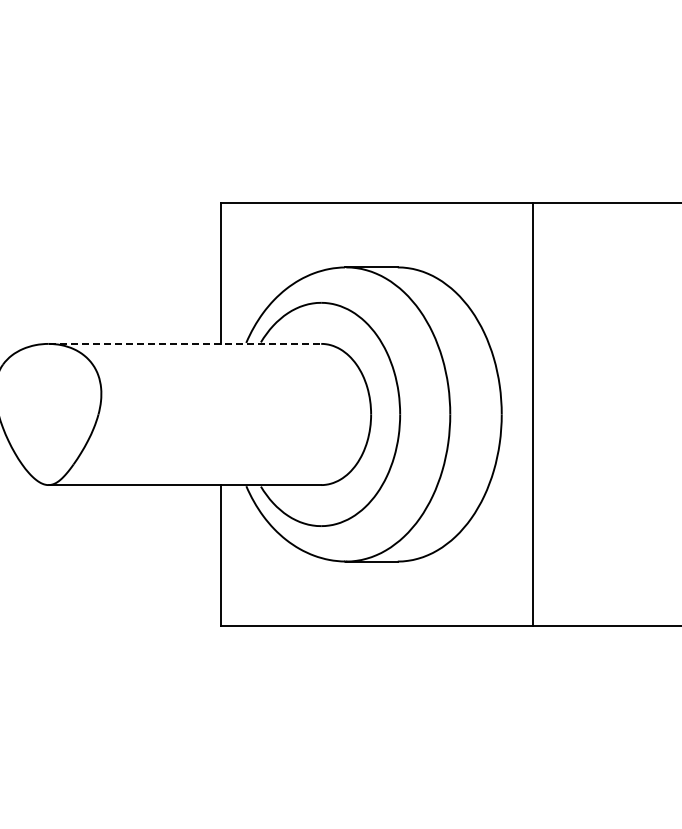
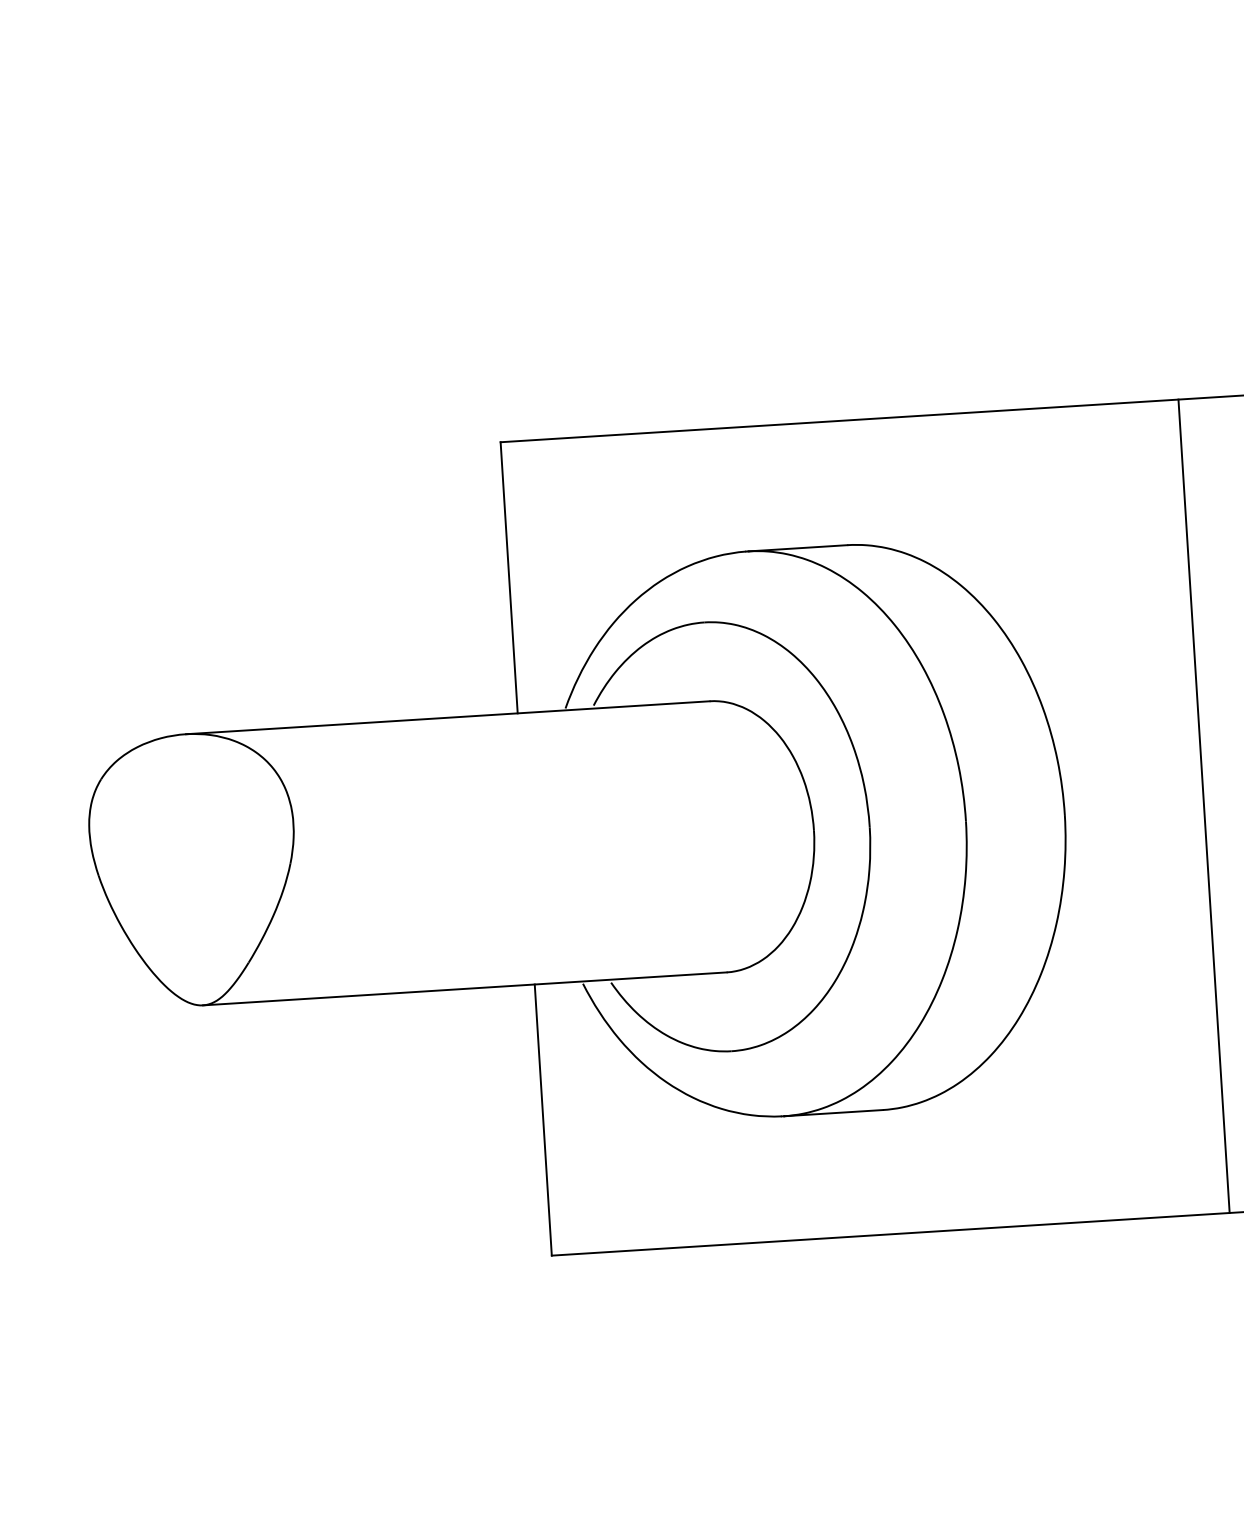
line: (185, 343) -> (448, 716), dashed -> solid
line: (533, 414) -> (1204, 806), moved

